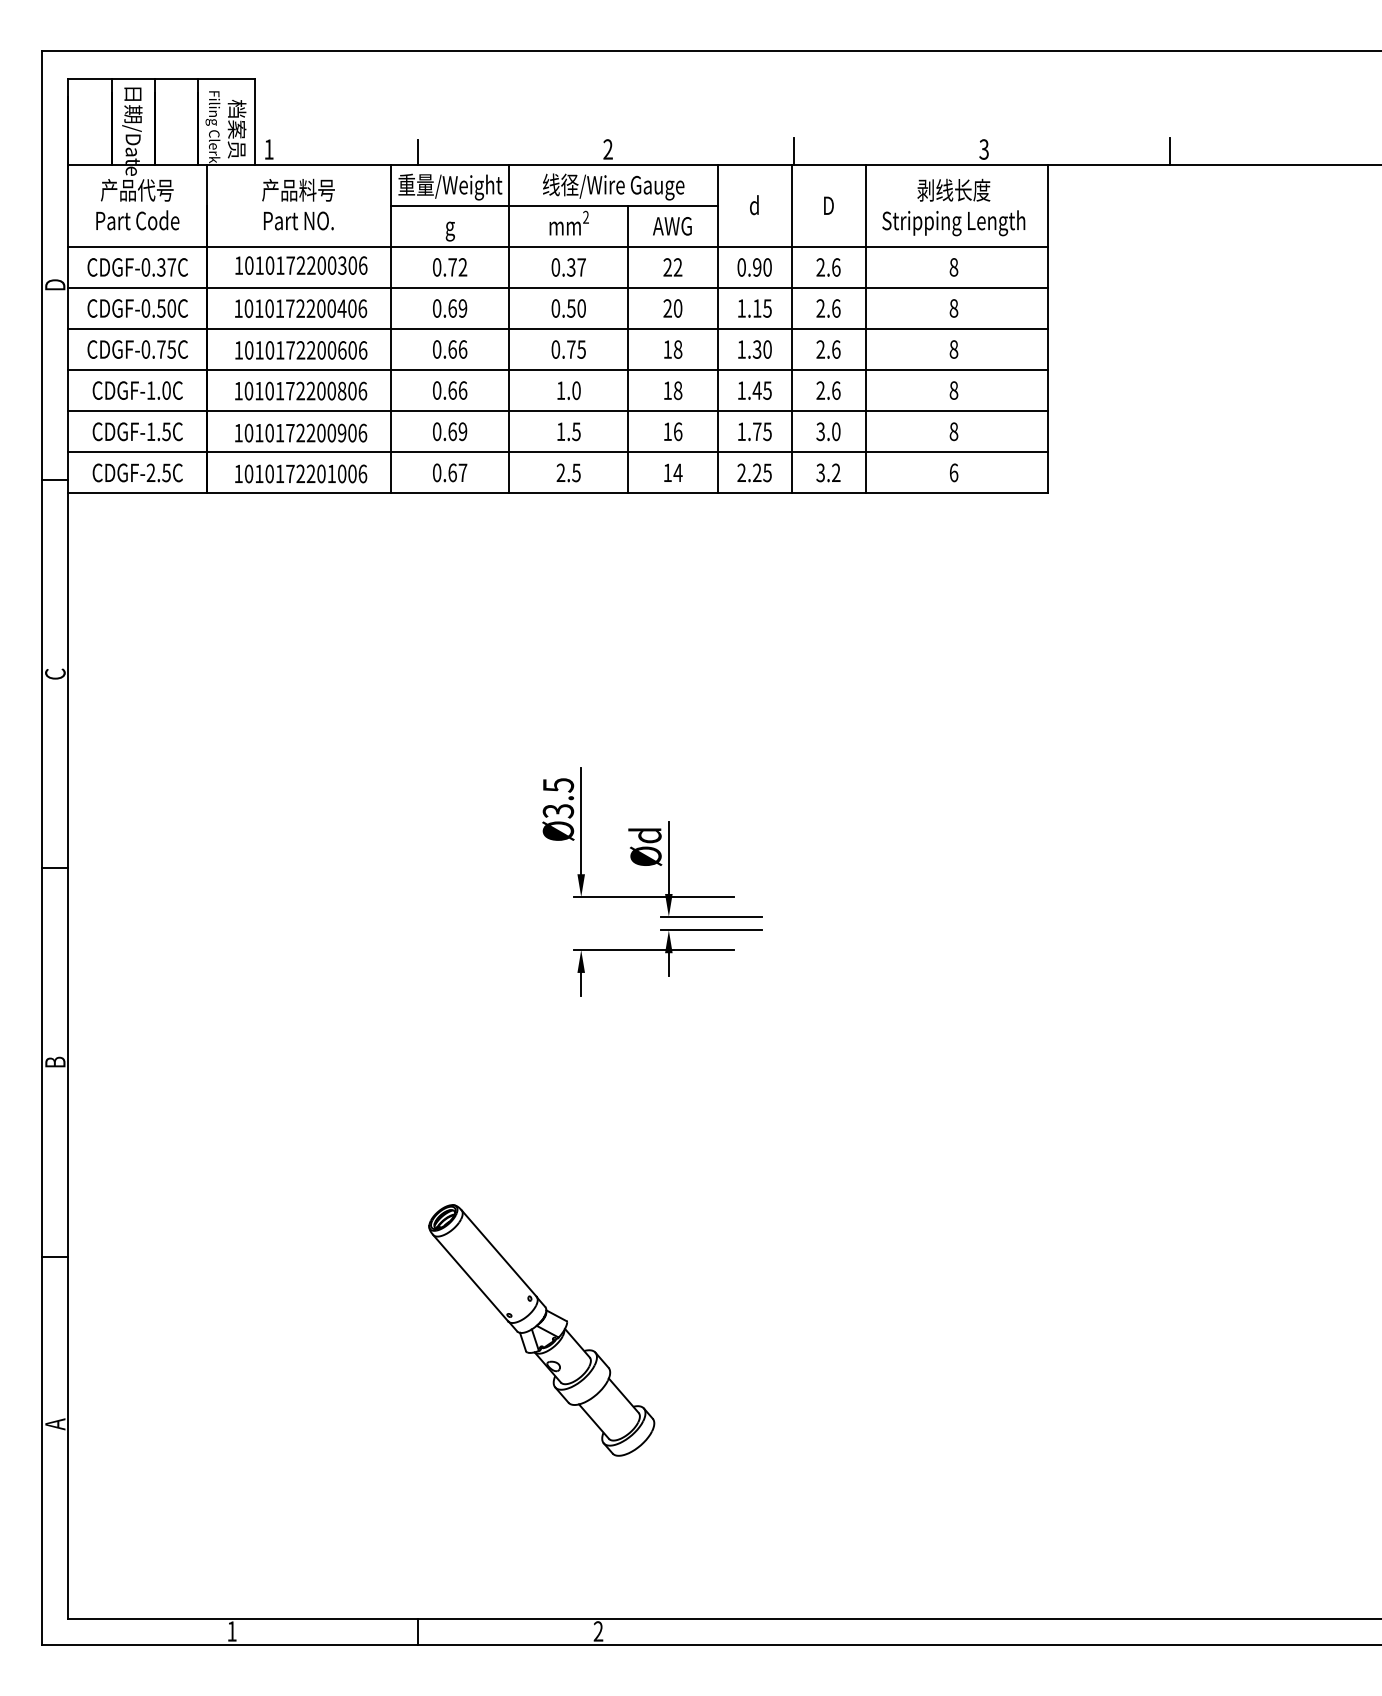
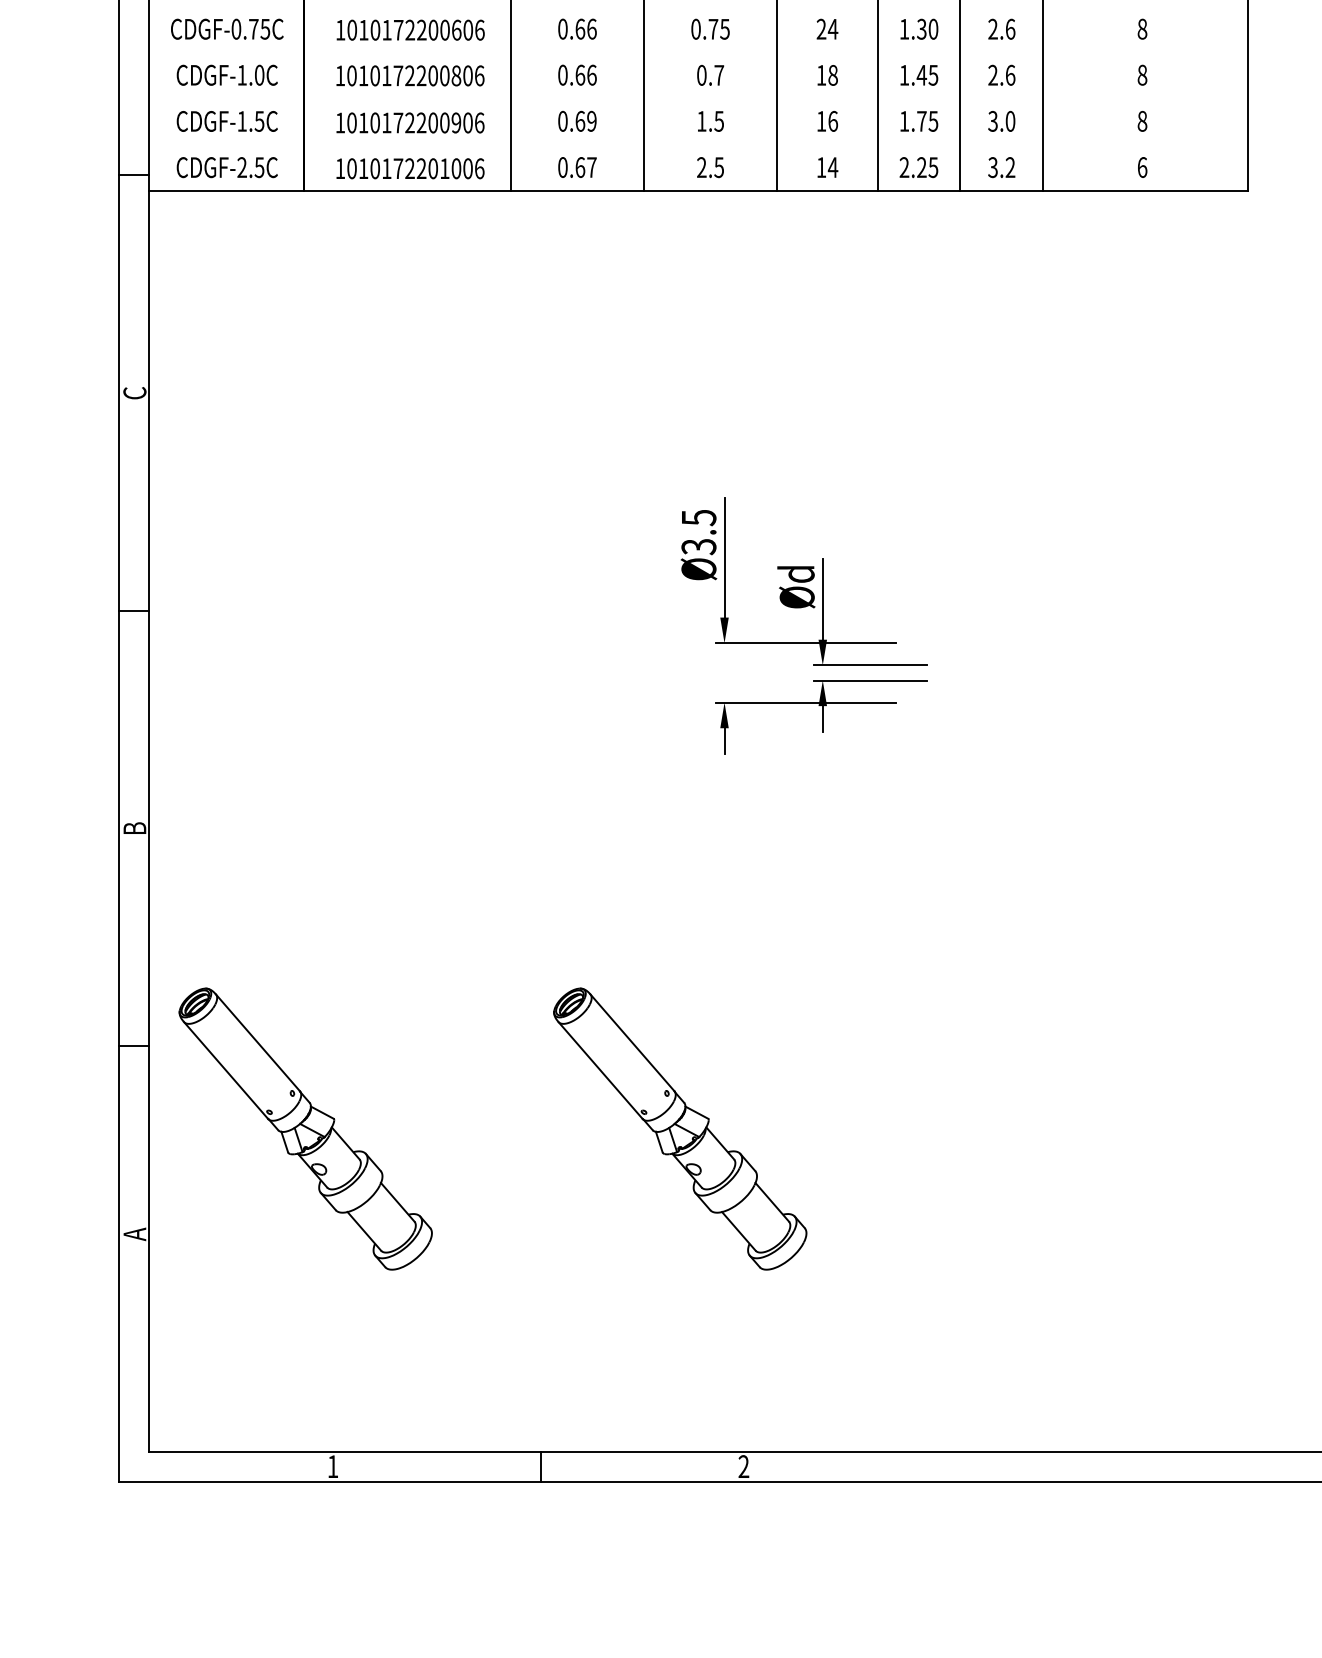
line: (557, 328) -> (697, 5), removed
text: (672, 349) -> (826, 29), 18 -> 24
line: (557, 370) -> (697, 52), removed
text: (568, 390) -> (710, 75), 1.0 -> 0.7
line: (557, 411) -> (697, 98), removed
line: (557, 452) -> (697, 144), removed
part: (207, 1330) -> (305, 1129), added

